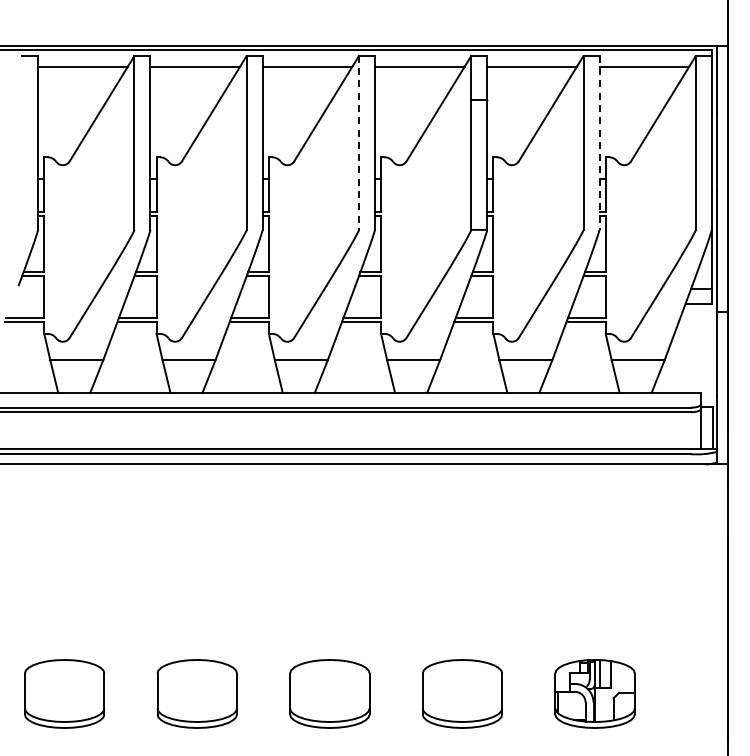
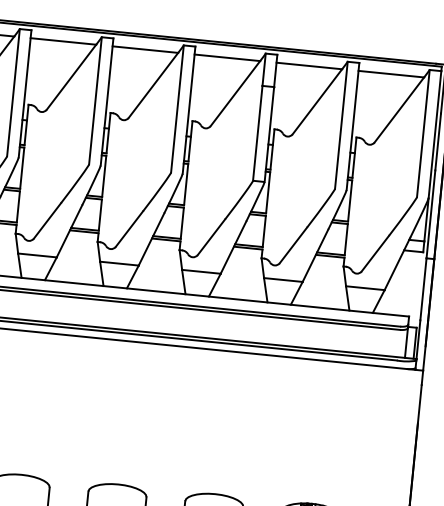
line: (359, 143) -> (177, 109), dashed -> solid
line: (599, 143) -> (352, 127), dashed -> solid

